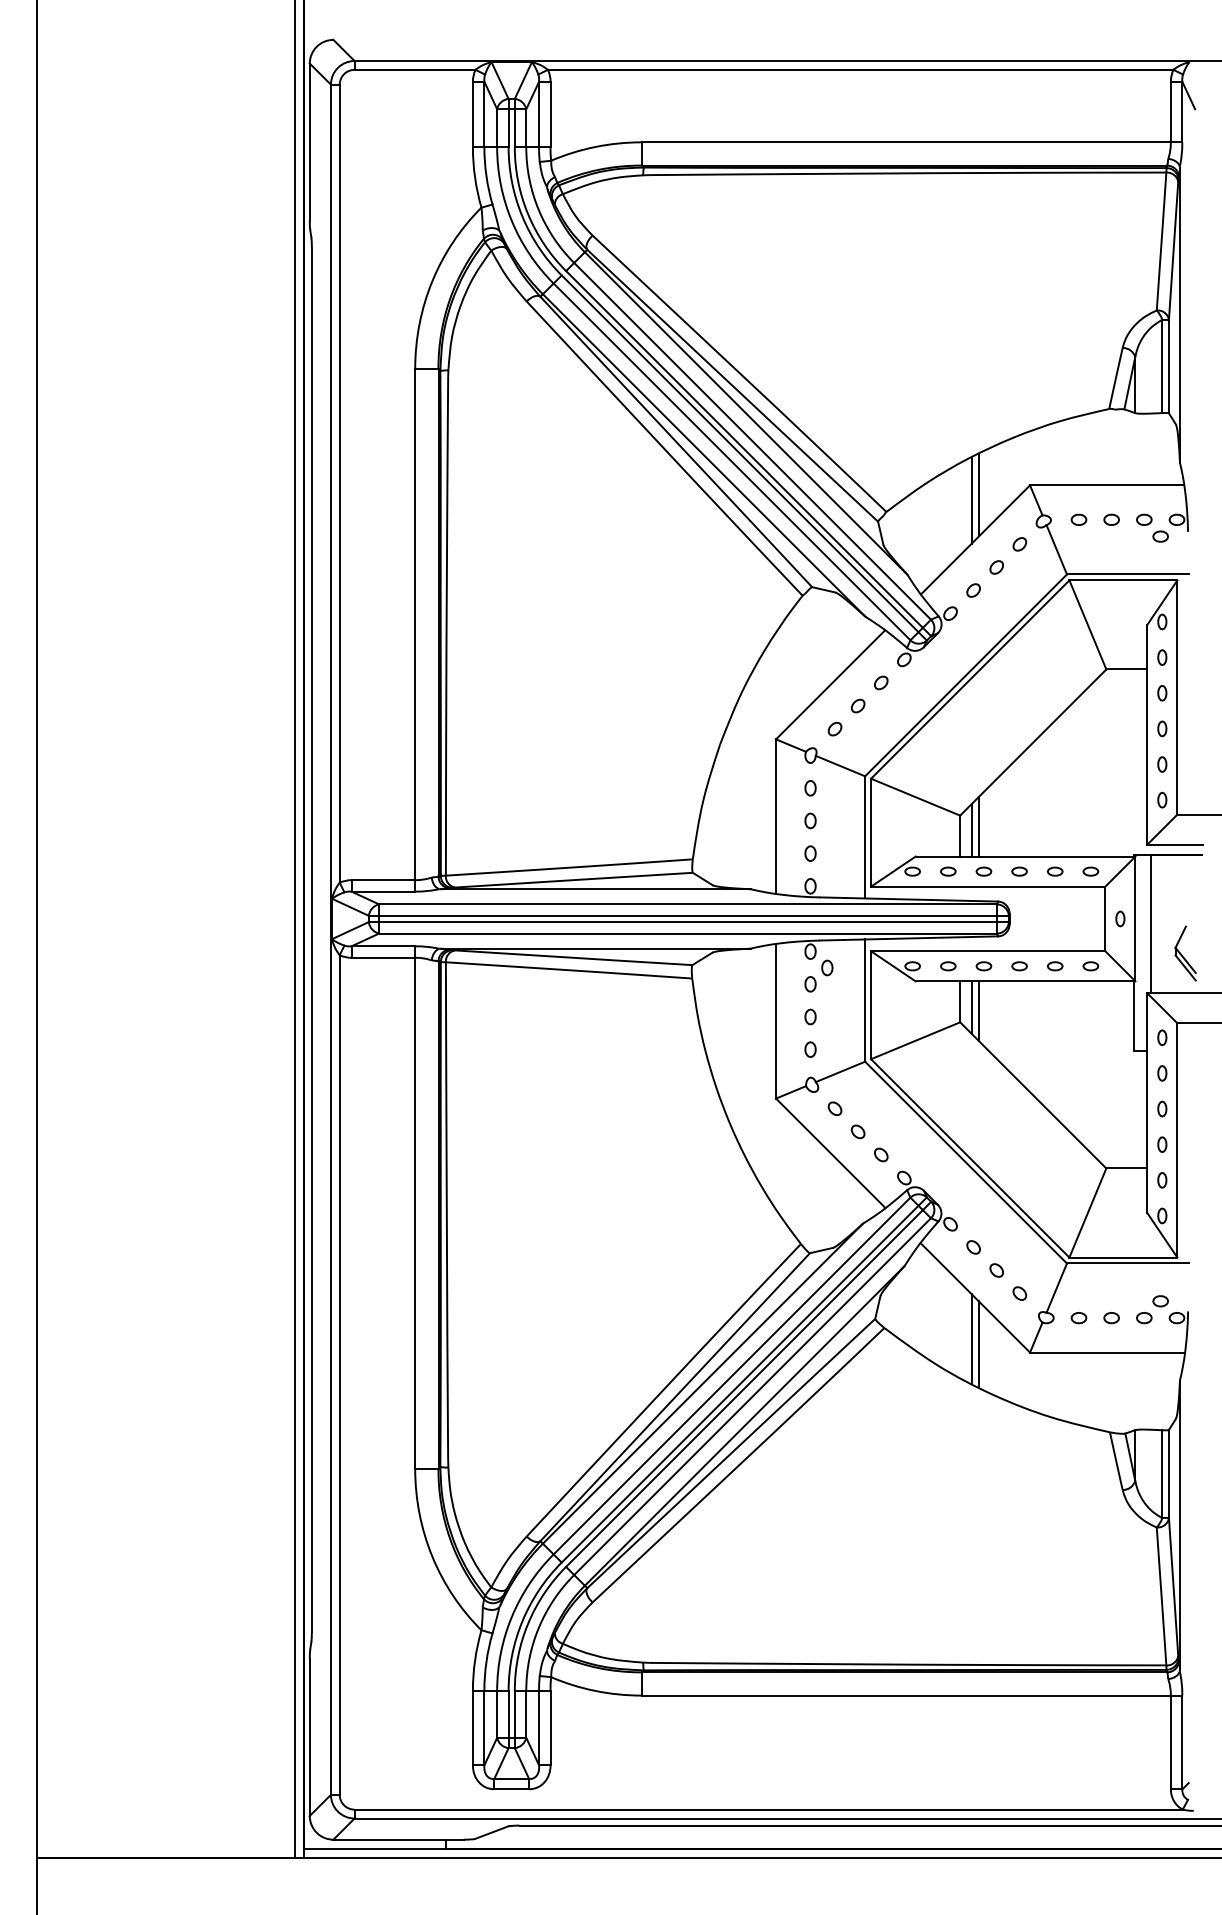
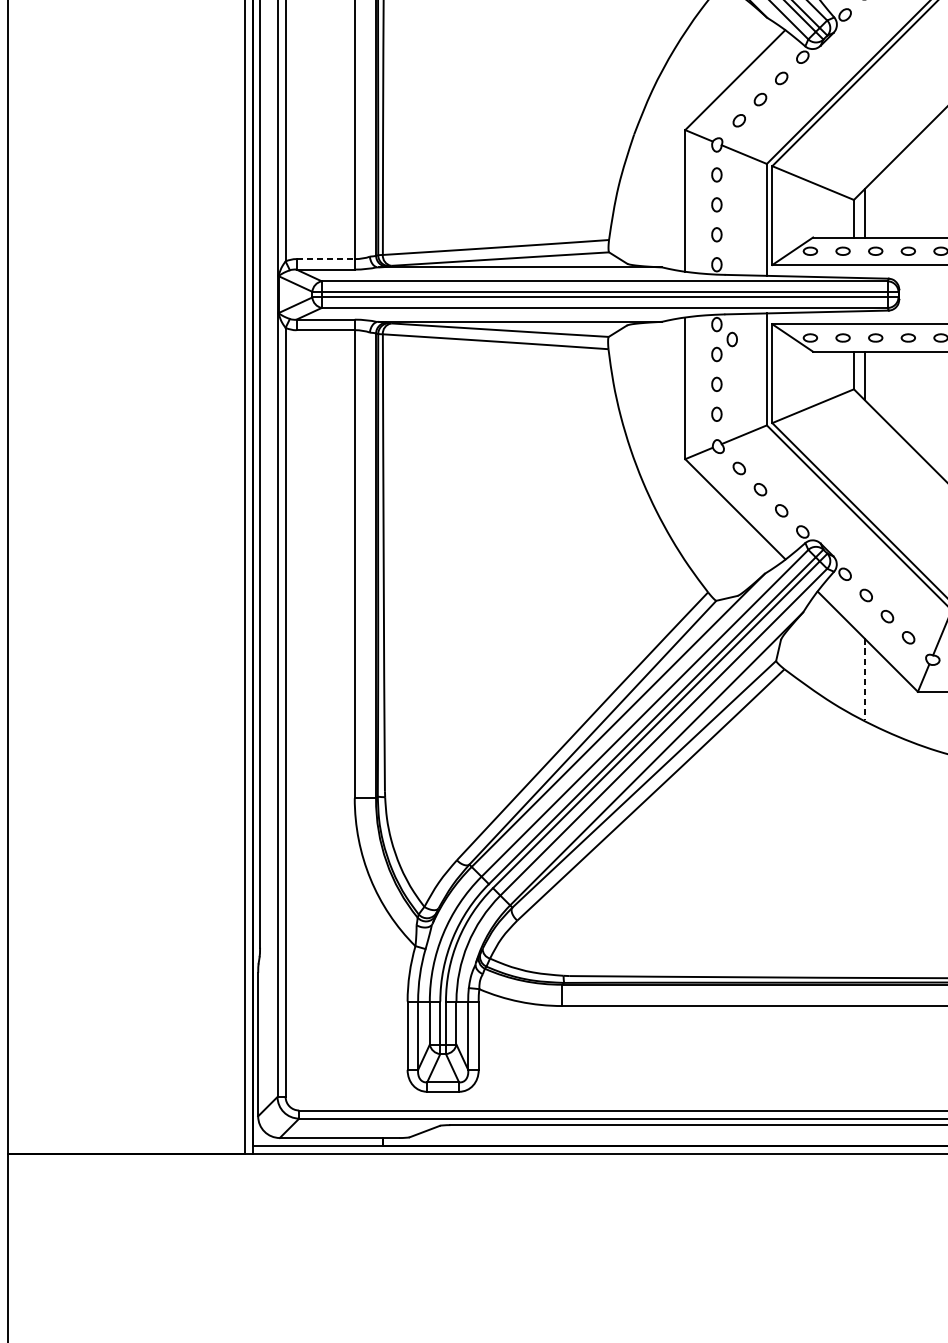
line: (978, 826) -> (870, 209), removed
line: (383, 880) -> (325, 259), solid -> dashed
line: (978, 1011) -> (870, 379), removed
line: (971, 1338) -> (864, 678), solid -> dashed
line: (978, 1344) -> (870, 684), removed

